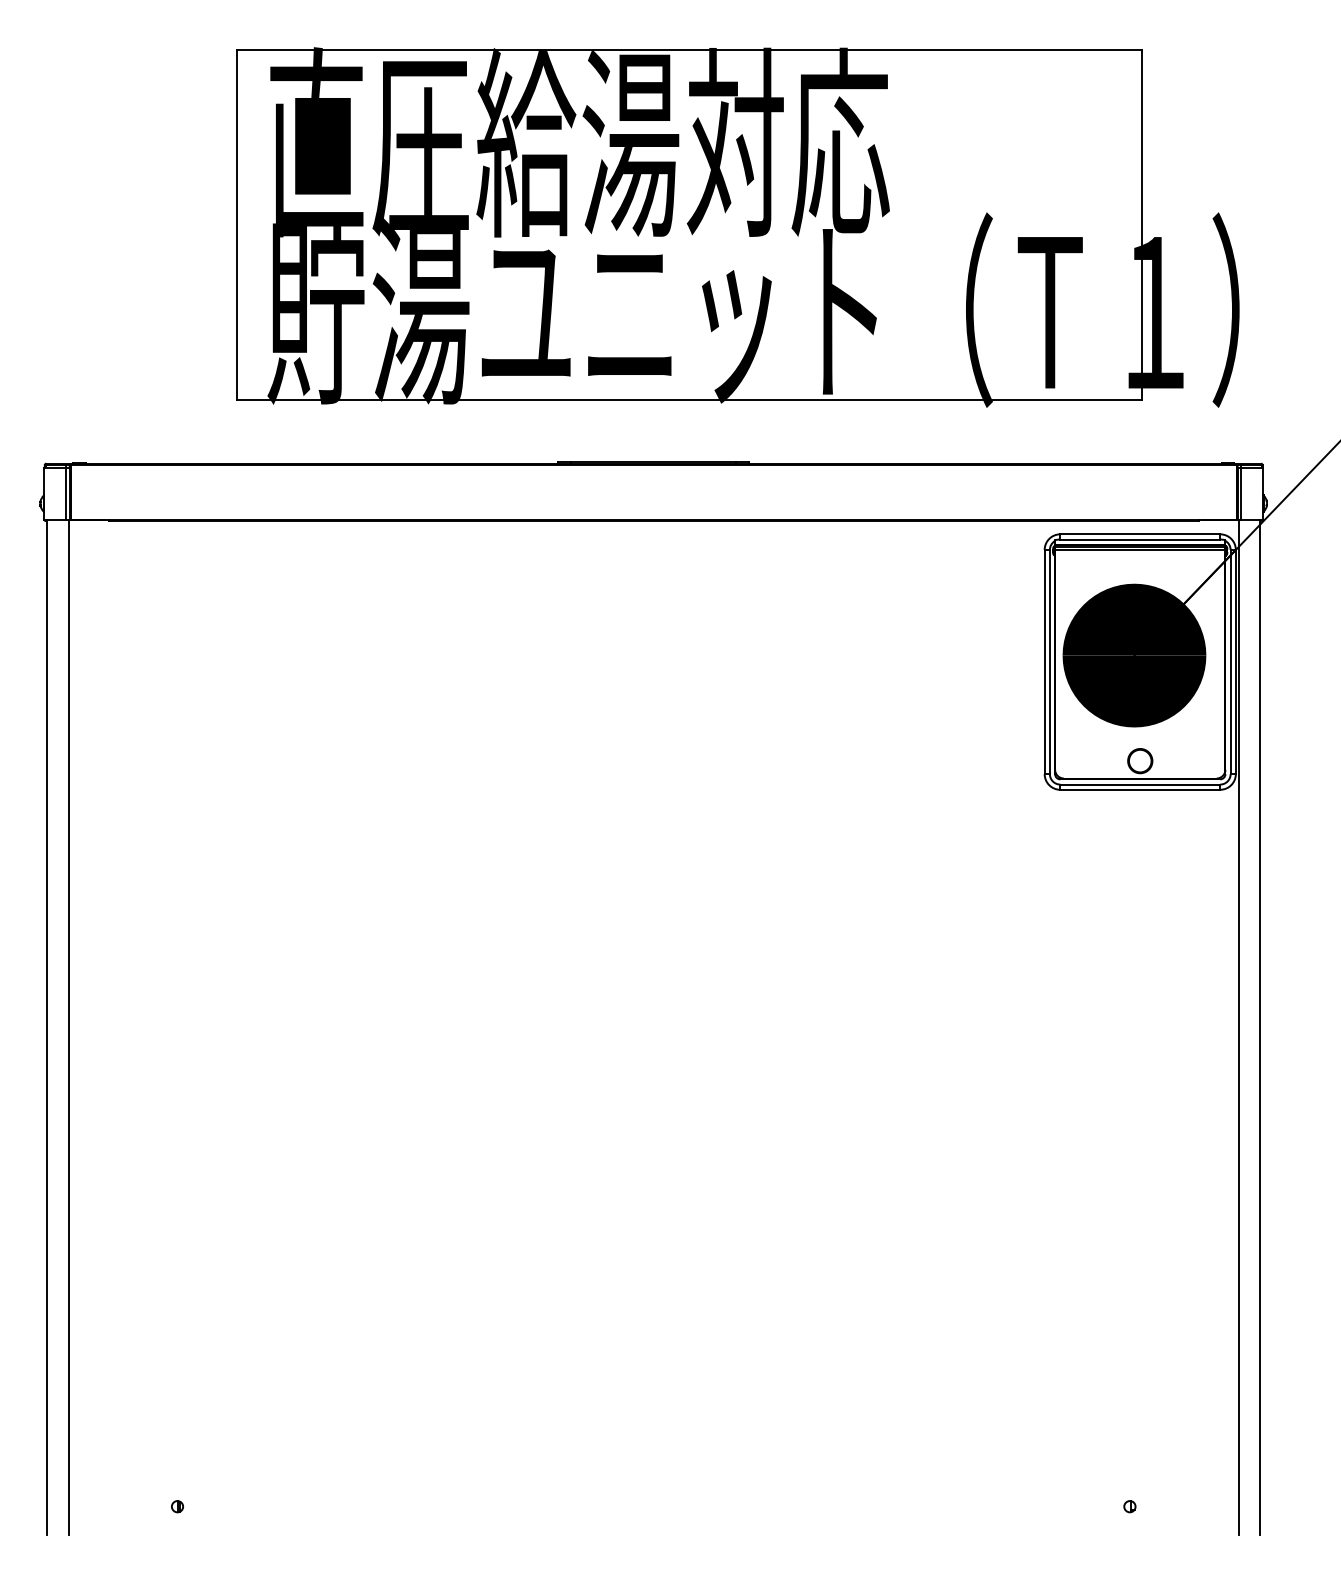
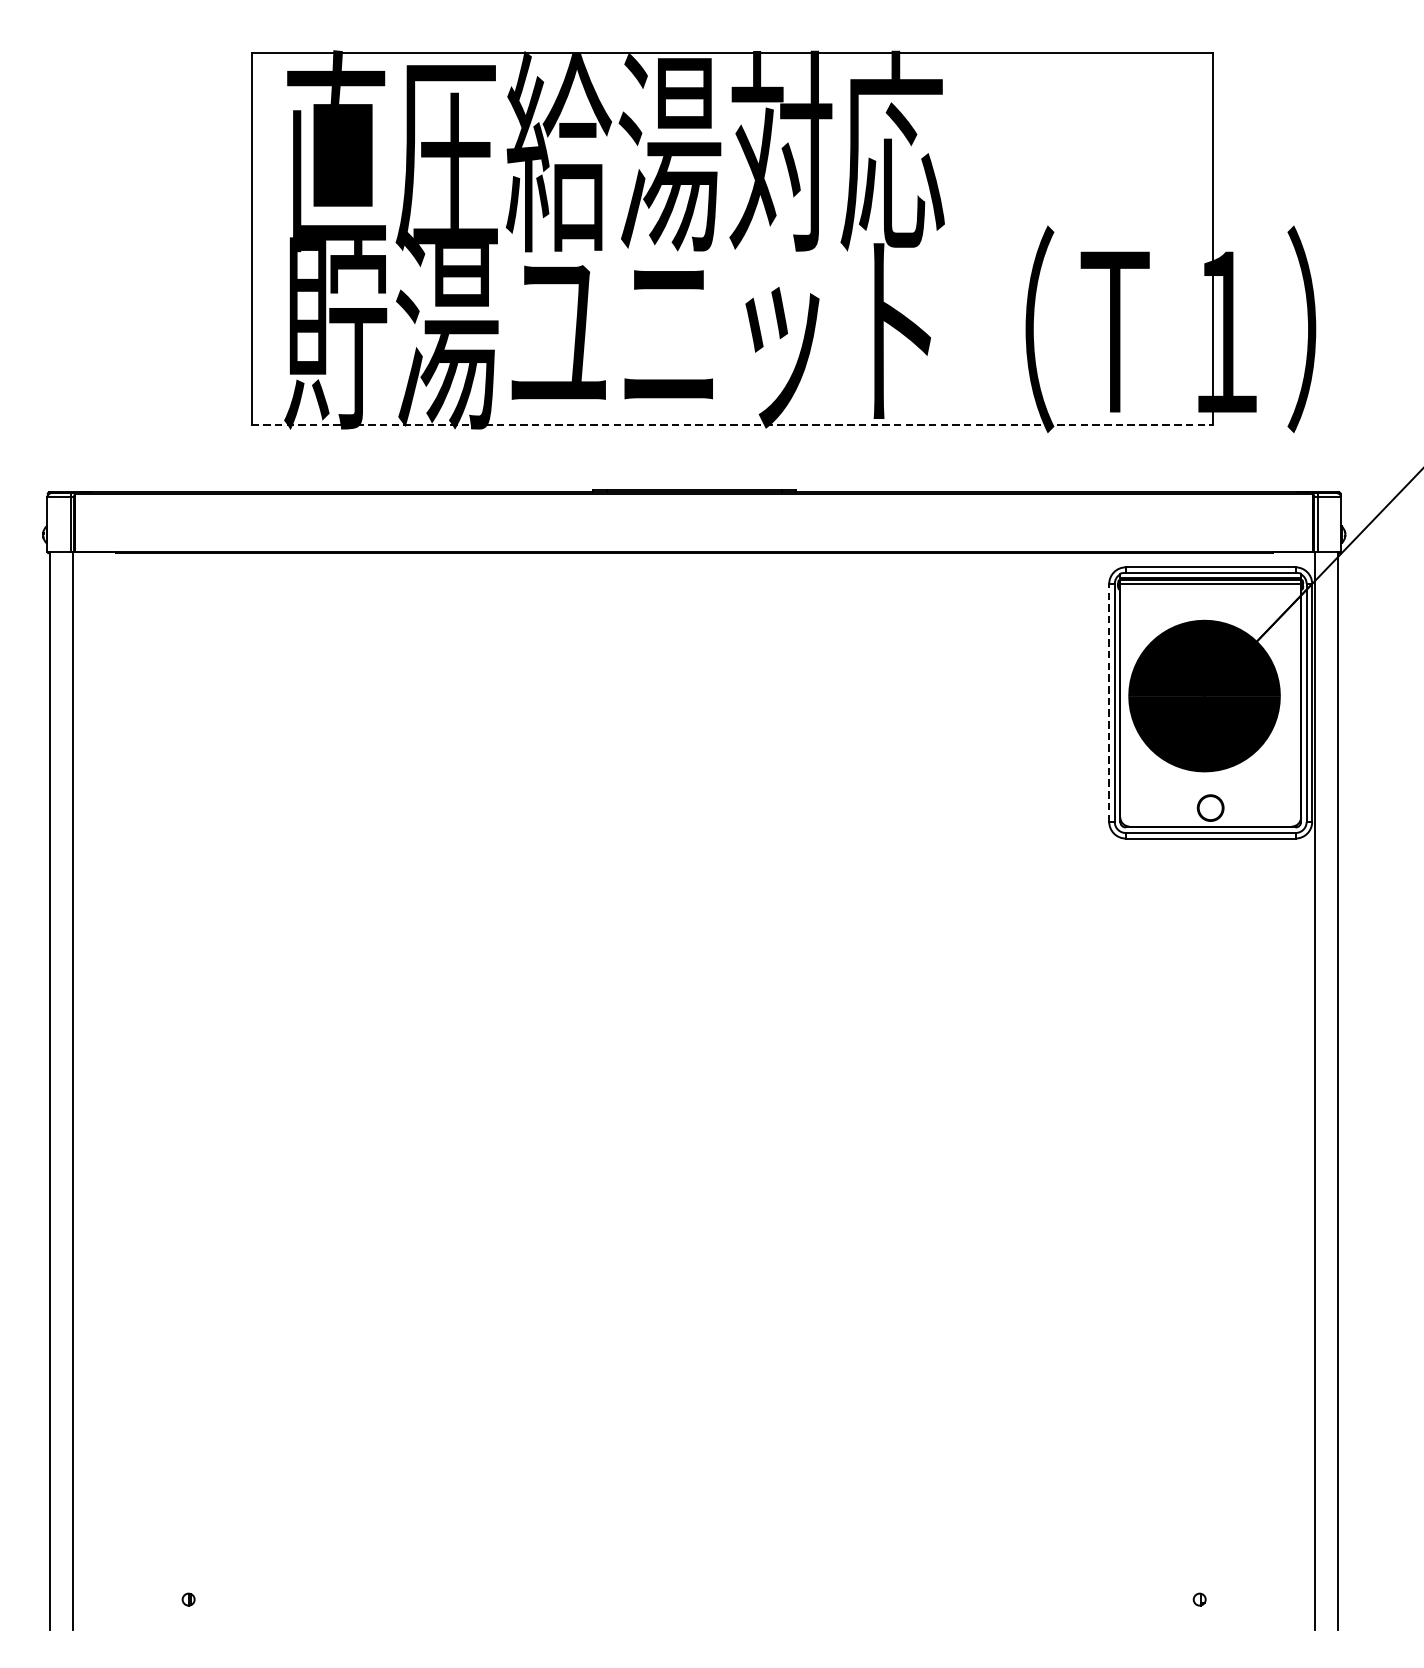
line: (689, 399) -> (732, 424), solid -> dashed
line: (1044, 661) -> (1109, 702), solid -> dashed

